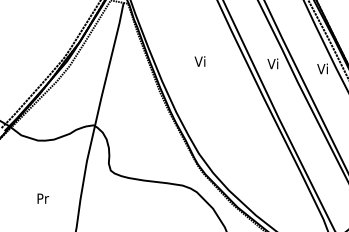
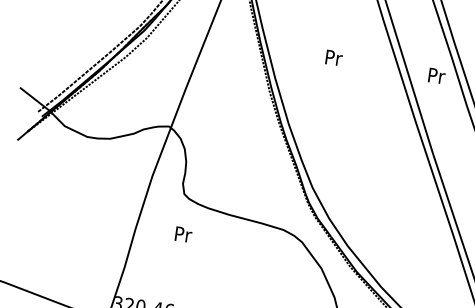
text: (200, 61) -> (333, 57), Vi -> Pr
text: (273, 63) -> (436, 75), Vi -> Pr
text: (43, 198) -> (183, 234), moved

